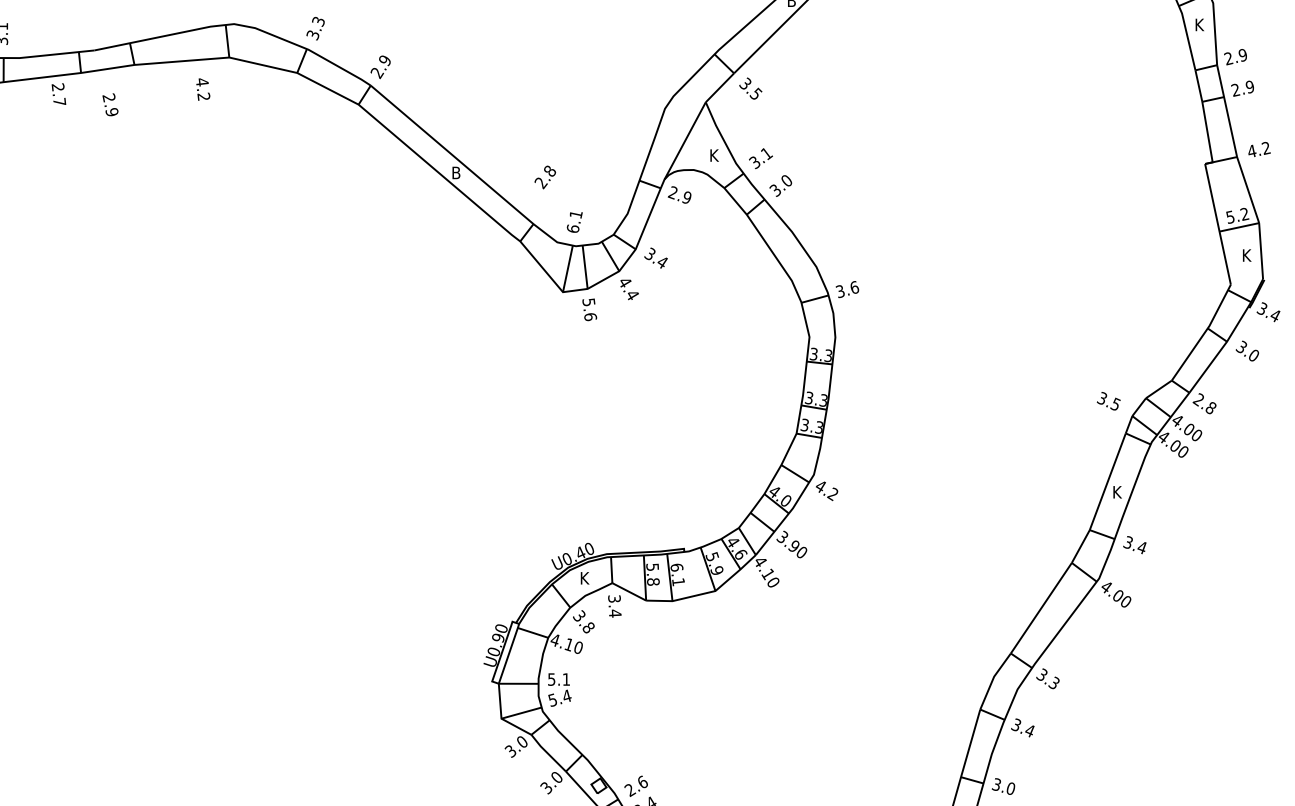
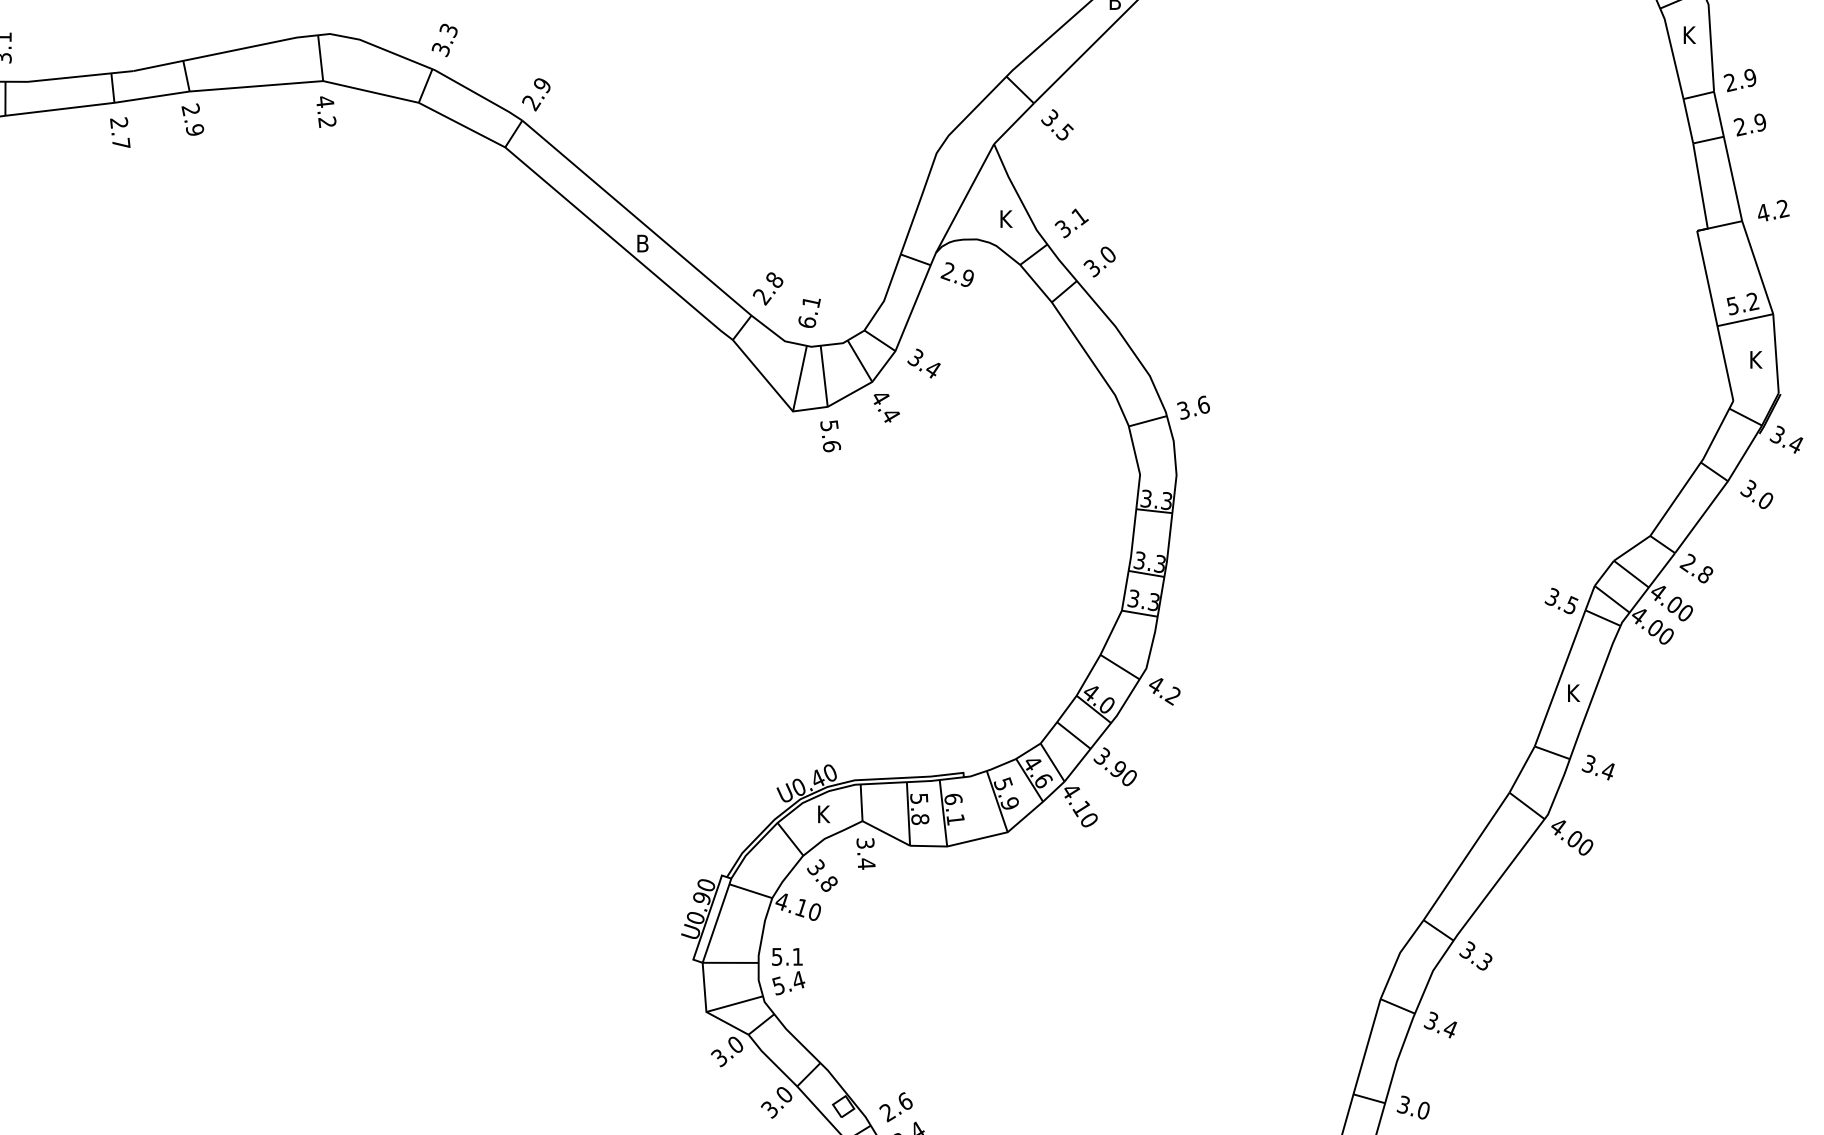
text: (203, 89) -> (326, 111), moved
text: (59, 94) -> (120, 132), moved
text: (110, 104) -> (192, 119), moved
text: (544, 177) -> (767, 288), moved
text: (1108, 400) -> (1561, 600), moved

